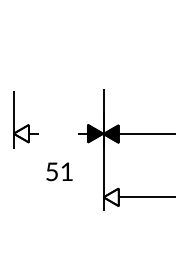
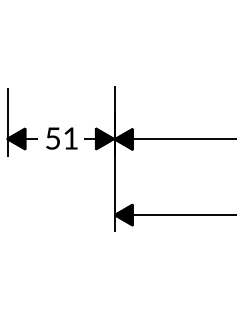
fill: (21, 133) -> (16, 138), added
text: (59, 171) -> (61, 138), moved
fill: (111, 196) -> (123, 214), added

